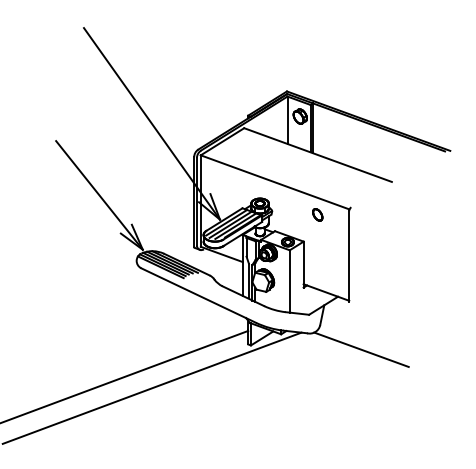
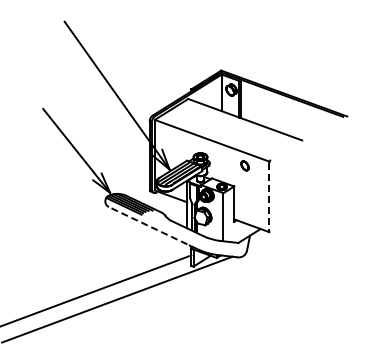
line: (349, 257) -> (269, 198), solid -> dashed
line: (199, 296) -> (153, 228), solid -> dashed
line: (361, 349) -> (278, 269), removed

